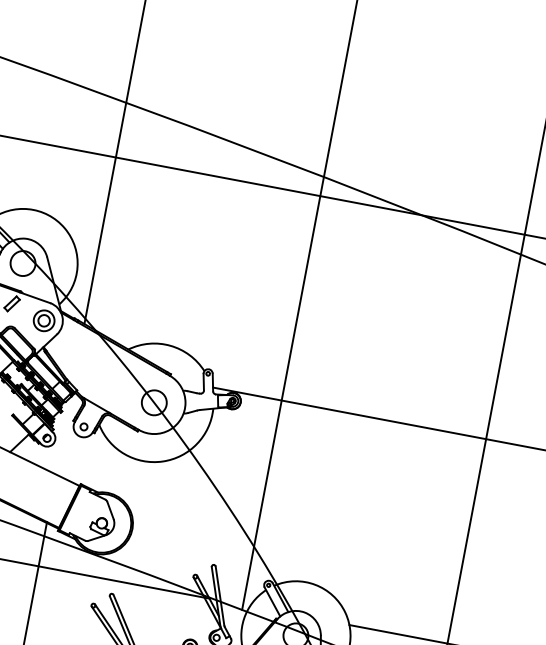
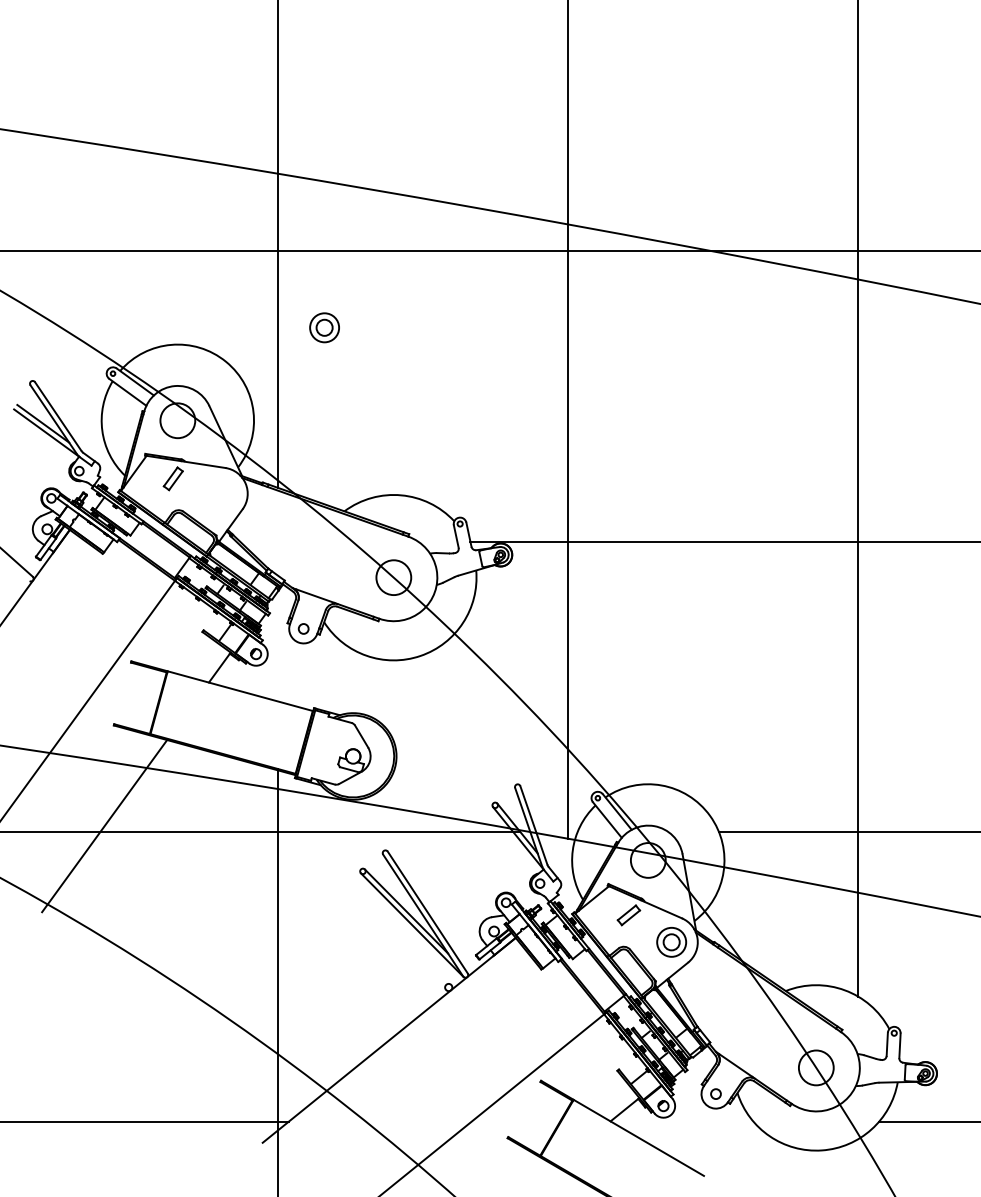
part: (44, 320) -> (324, 327), moved

